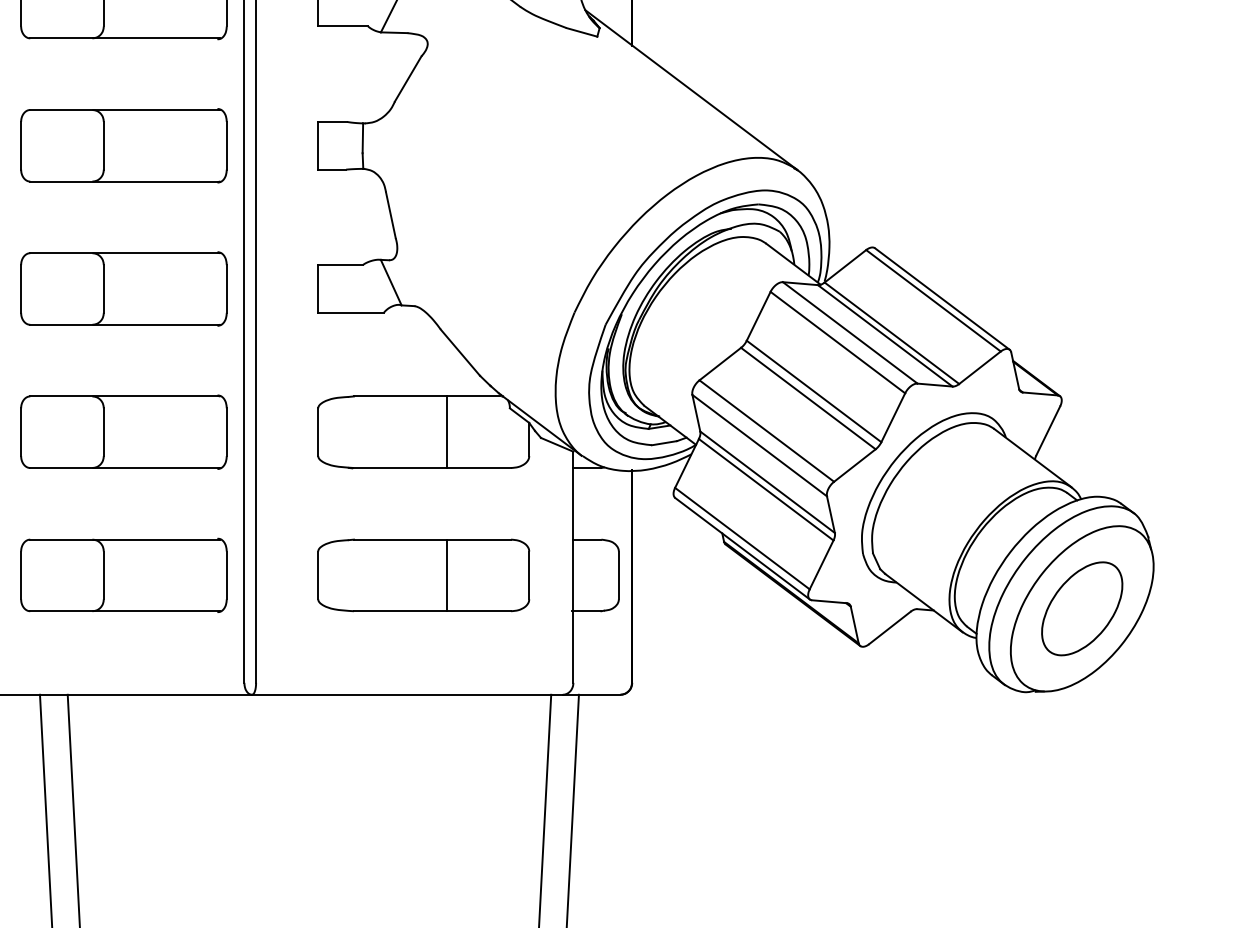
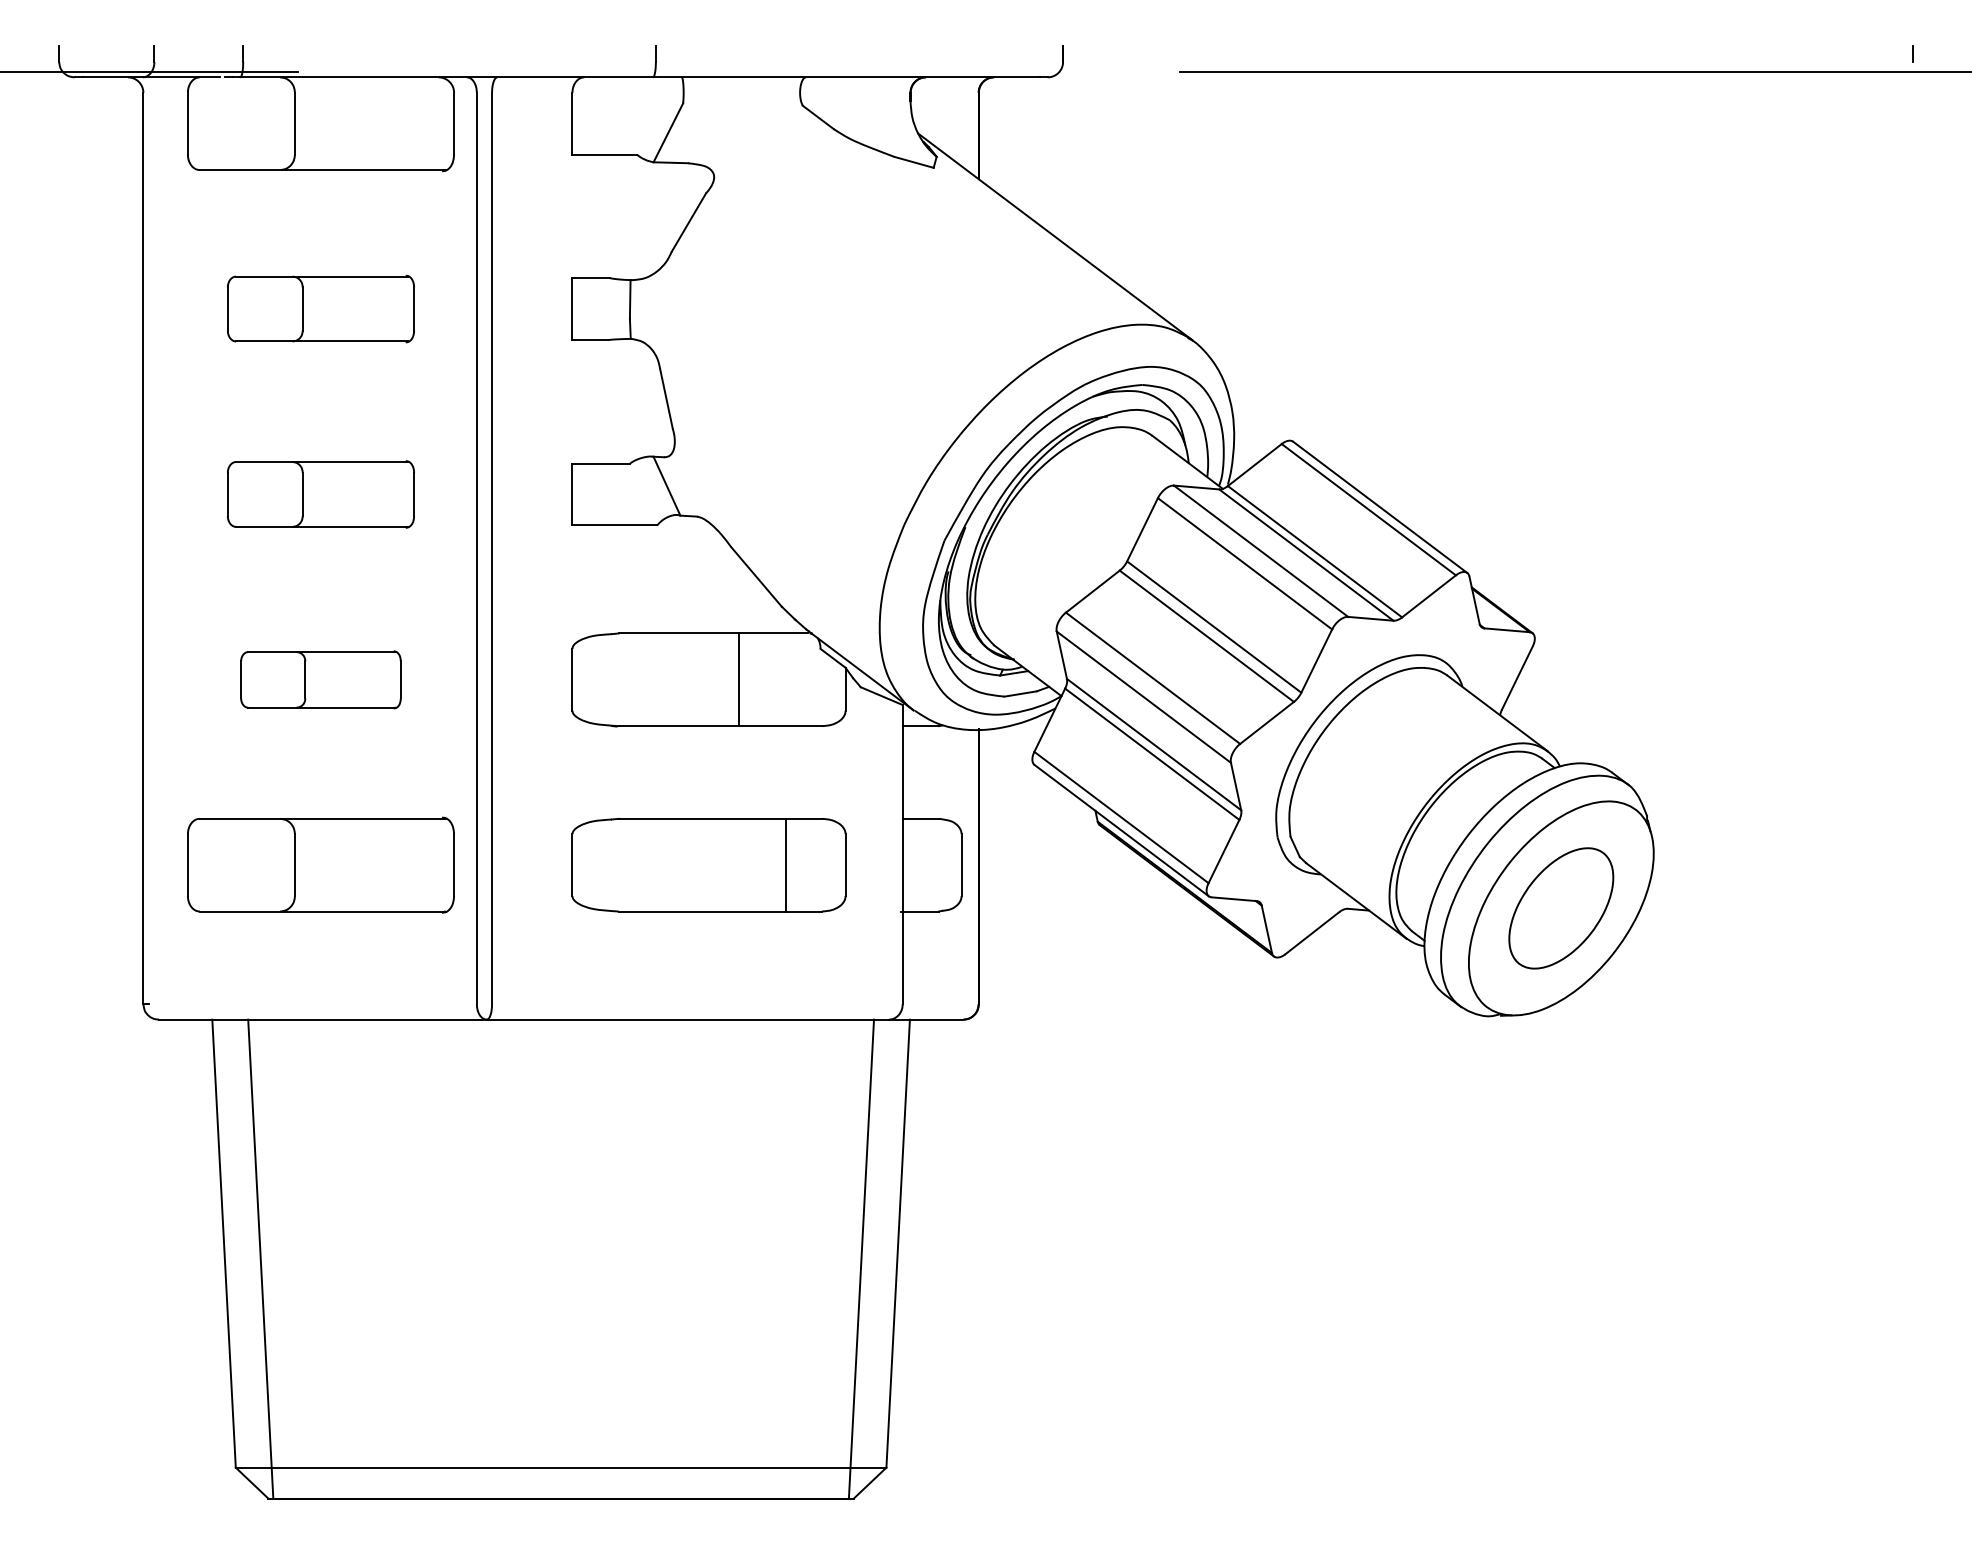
part: (123, 145) -> (320, 308), size x0.7
part: (123, 289) -> (320, 494), size x0.7
part: (123, 431) -> (320, 679), size x0.6
line: (447, 574) -> (786, 864), moved

